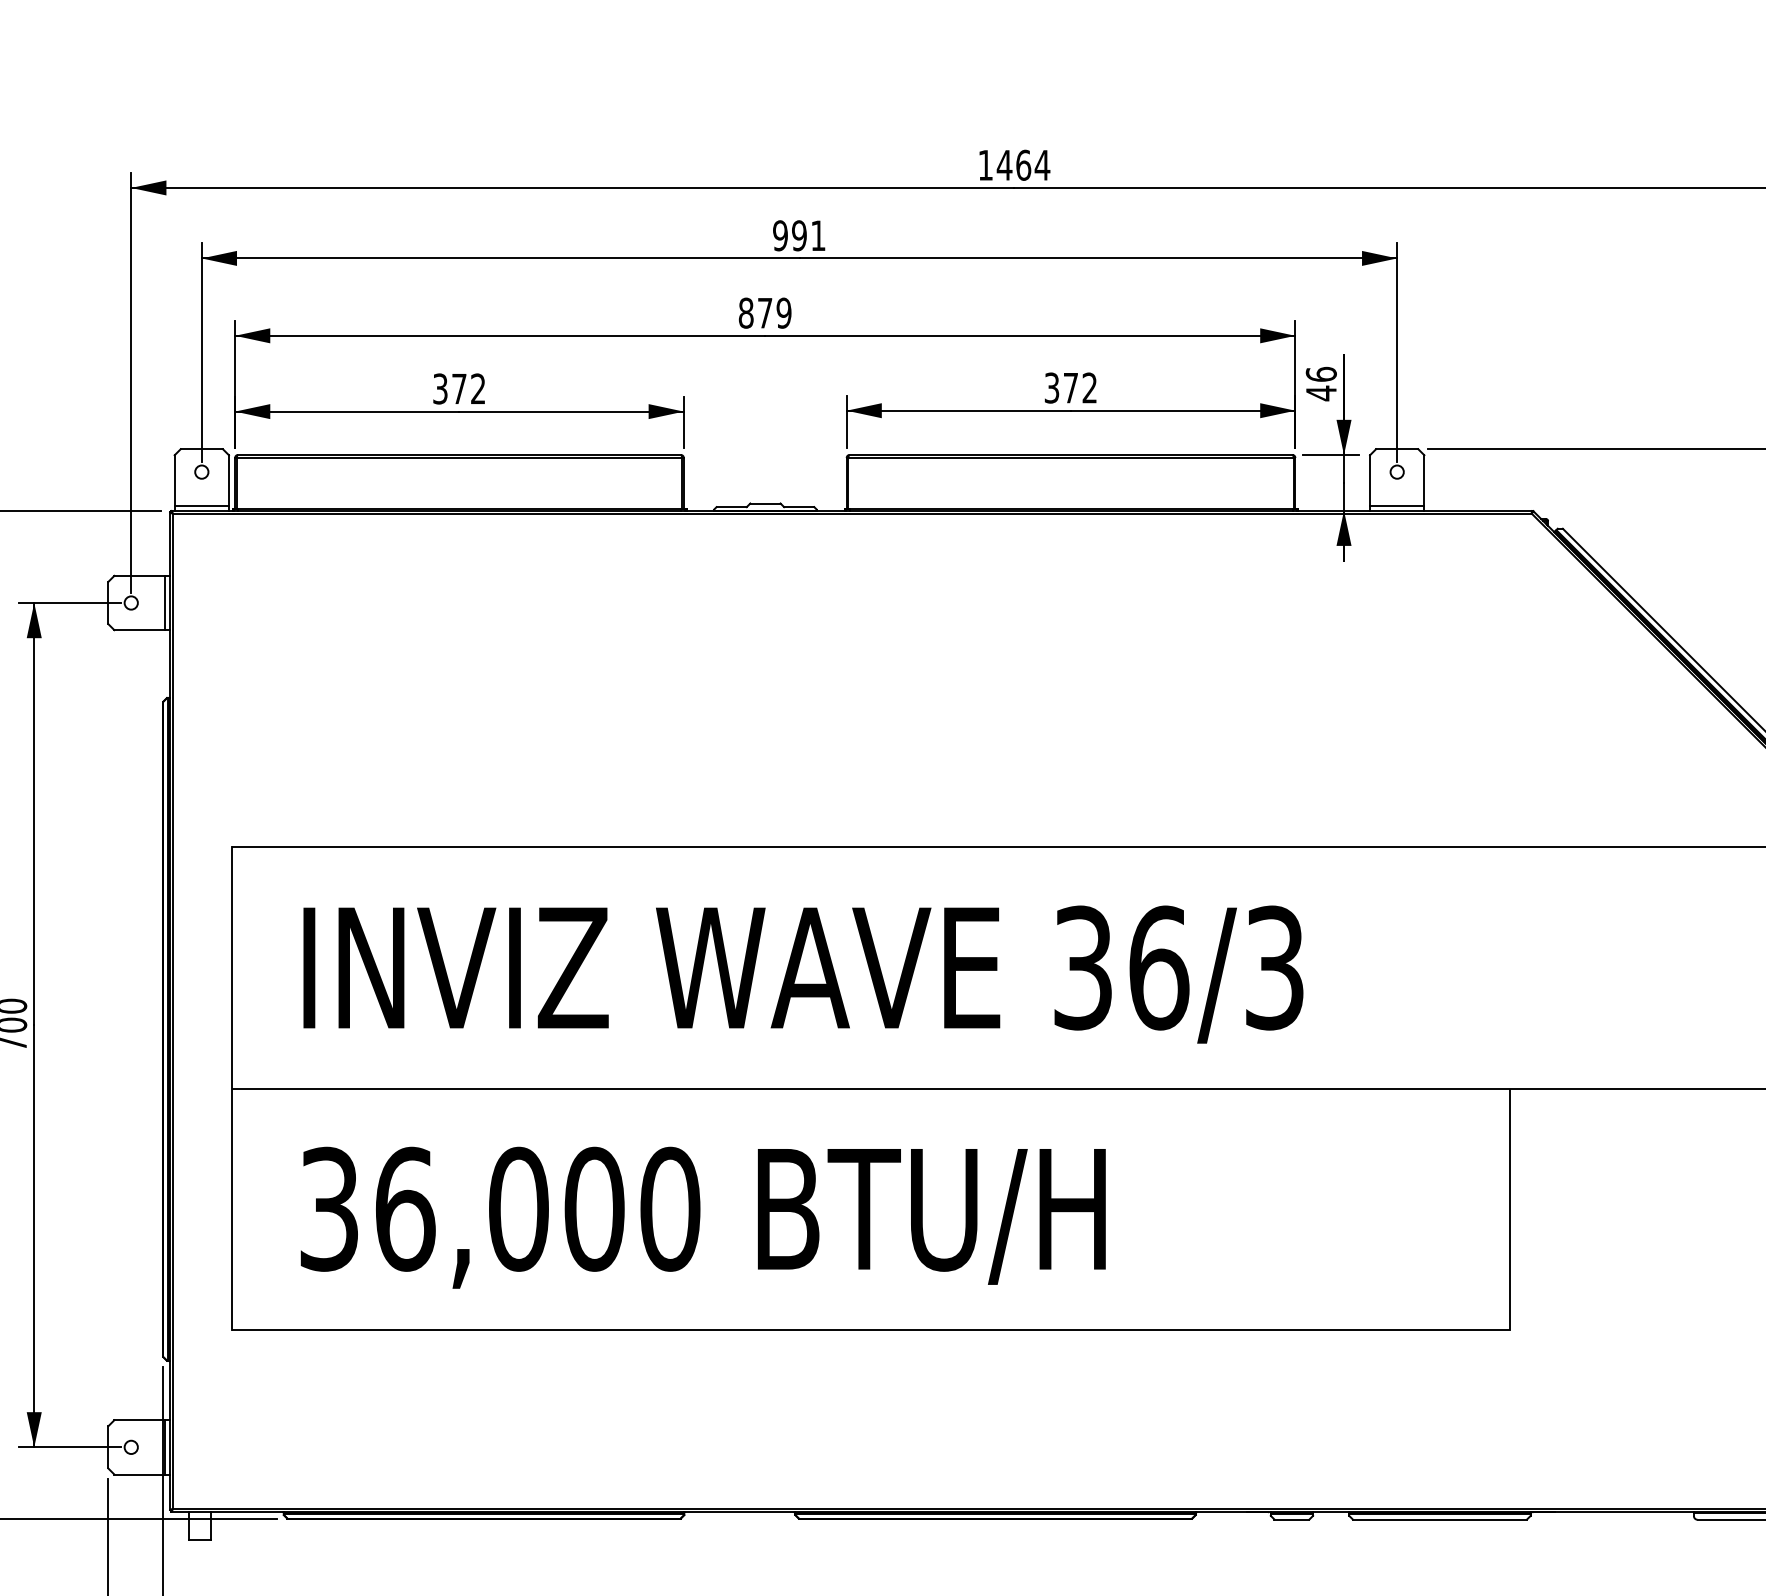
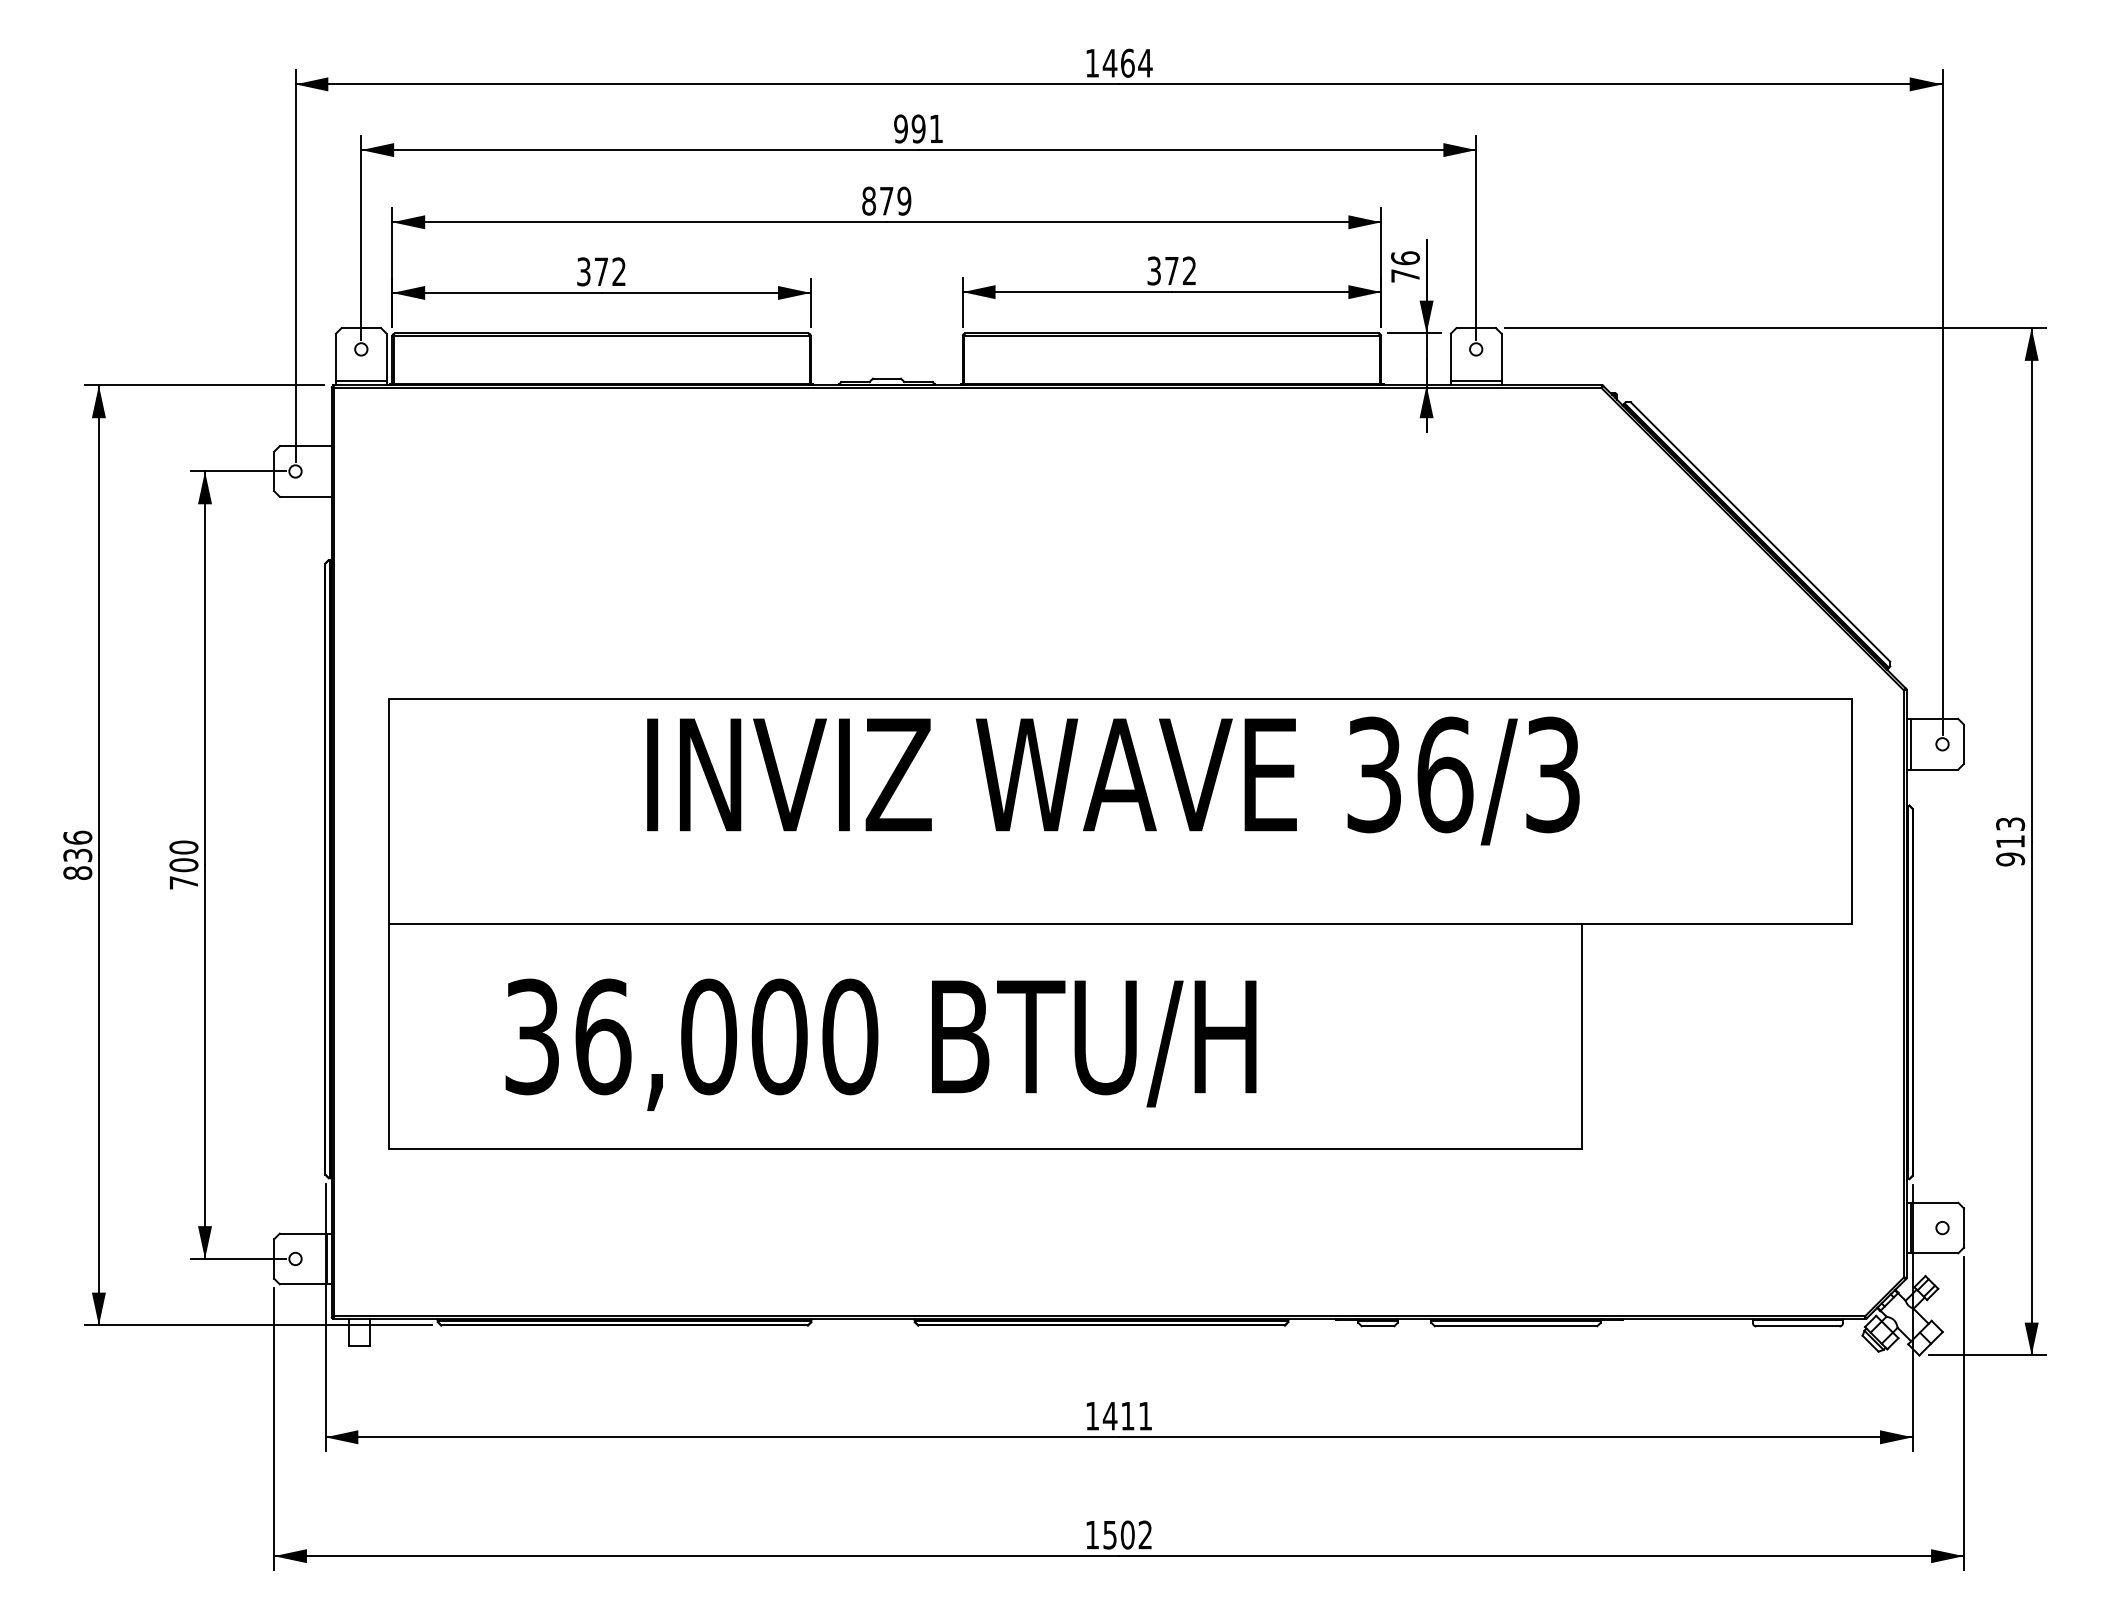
text: (1321, 392) -> (1405, 275), 46 -> 76
line: (165, 603) -> (327, 471), removed
text: (803, 974) -> (1113, 780), moved
text: (702, 1217) -> (880, 1044), moved

